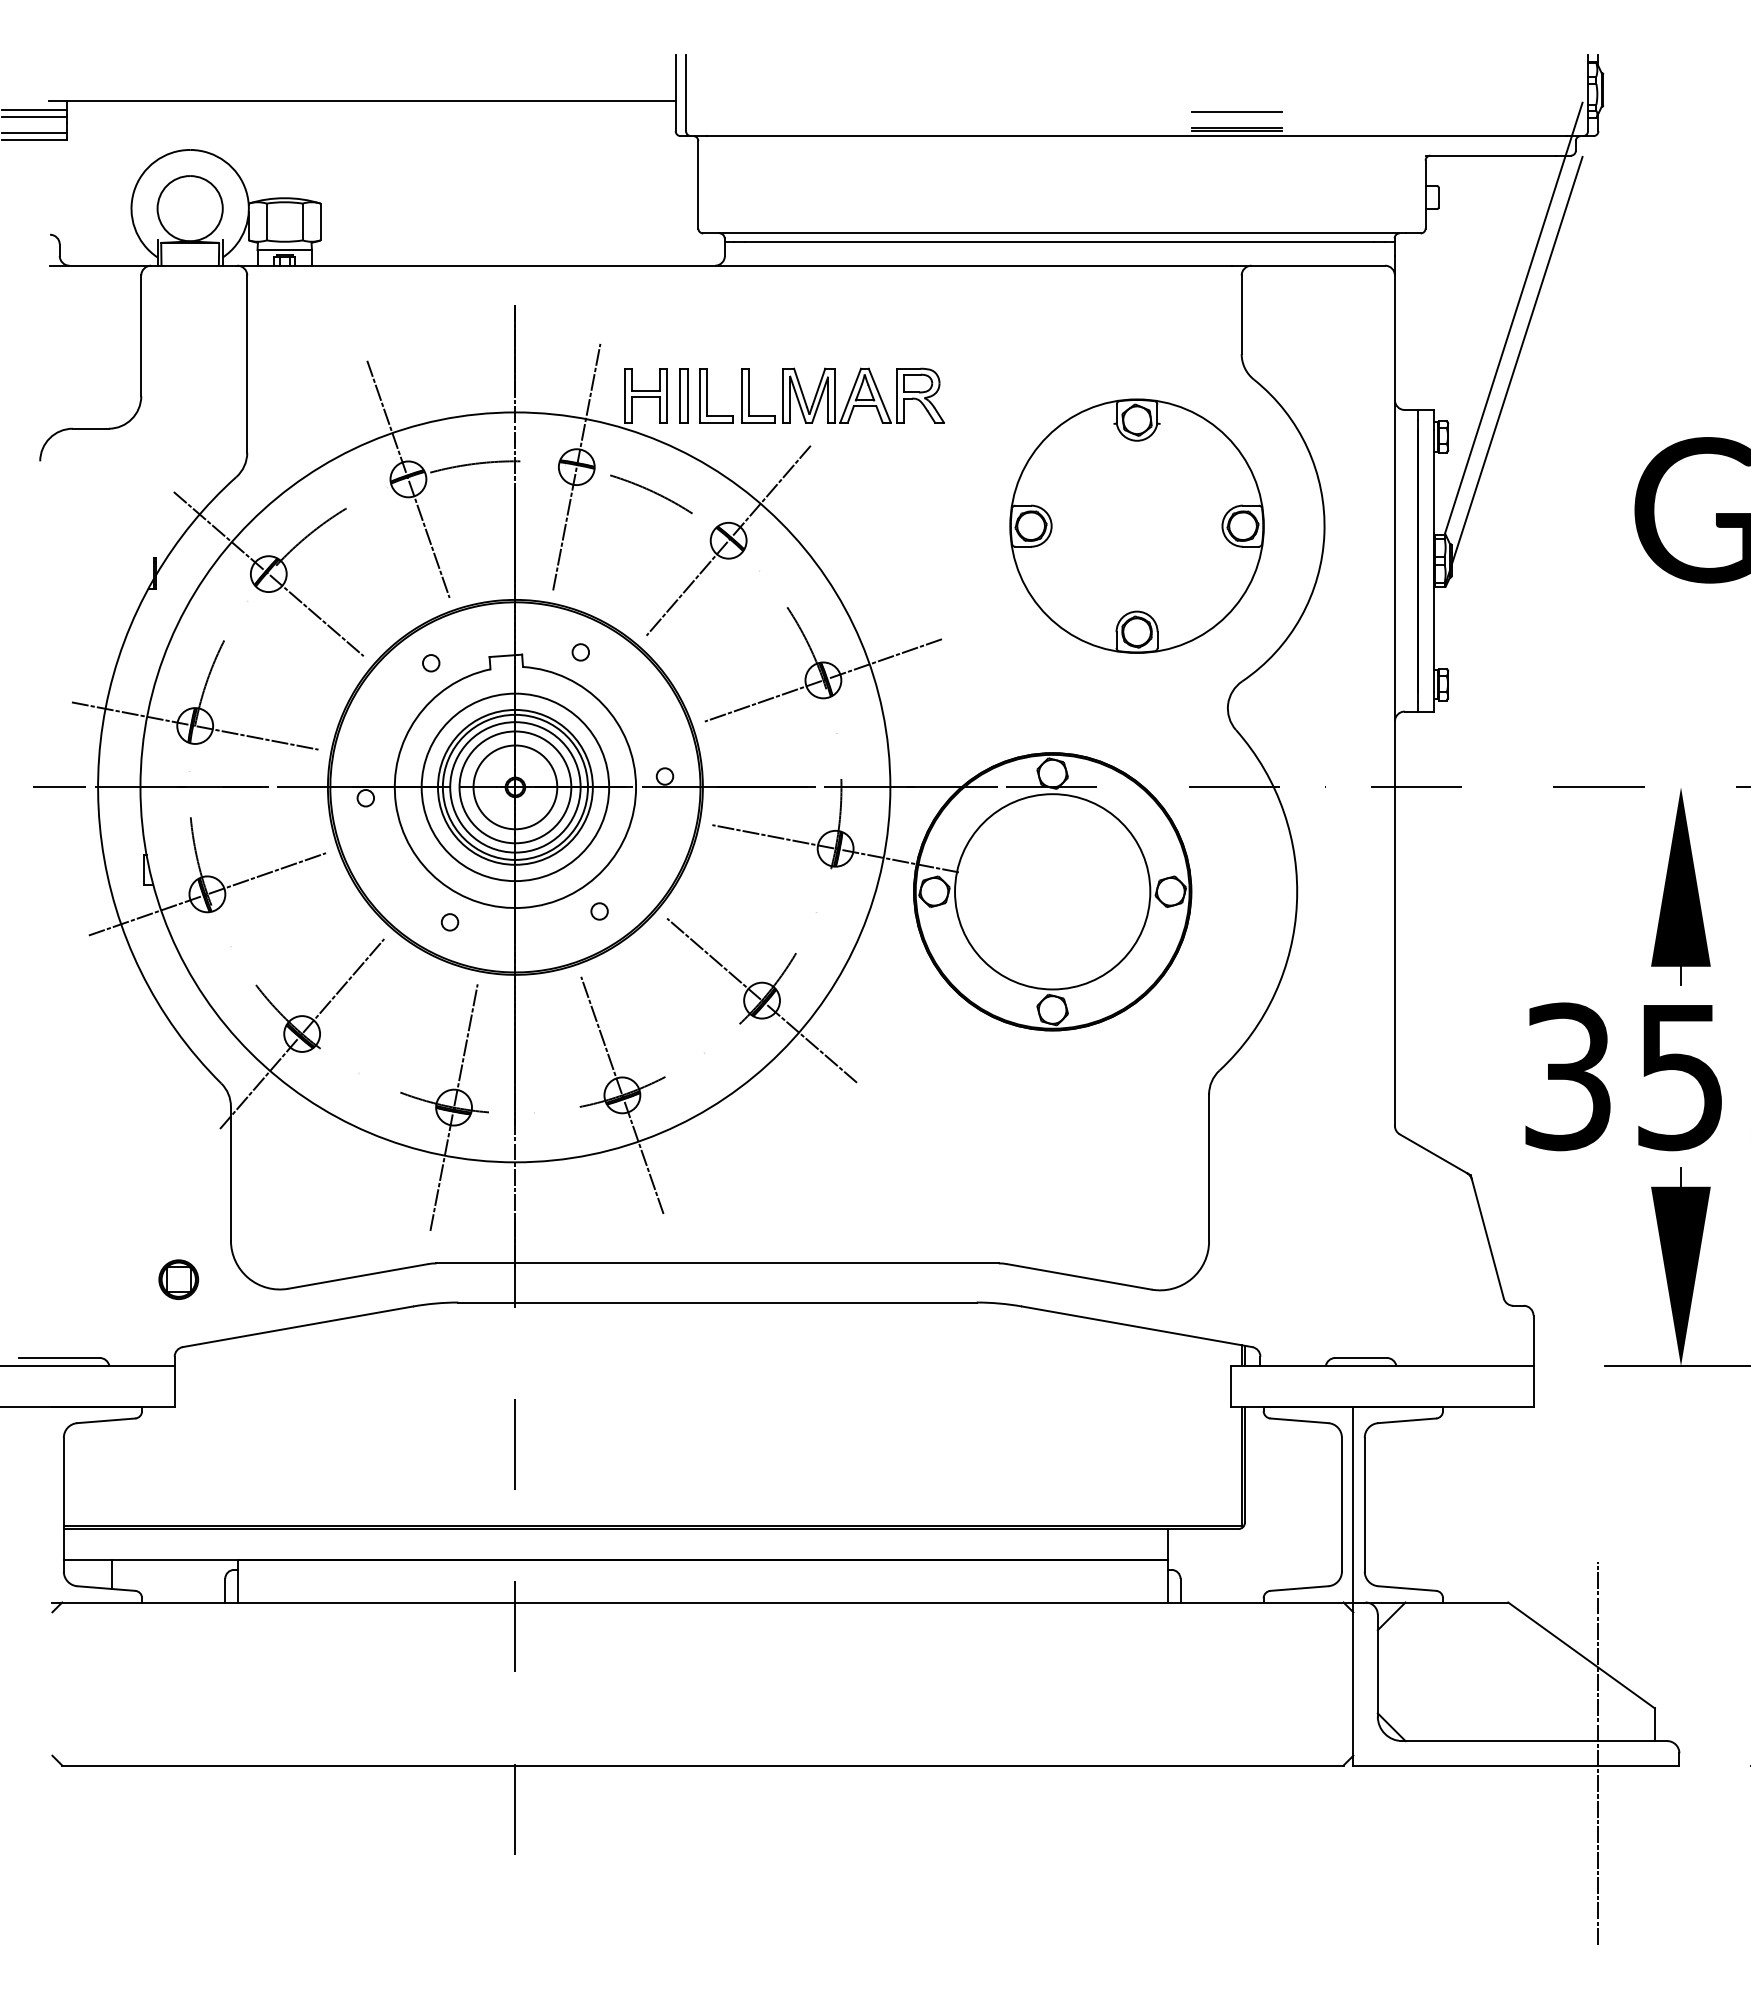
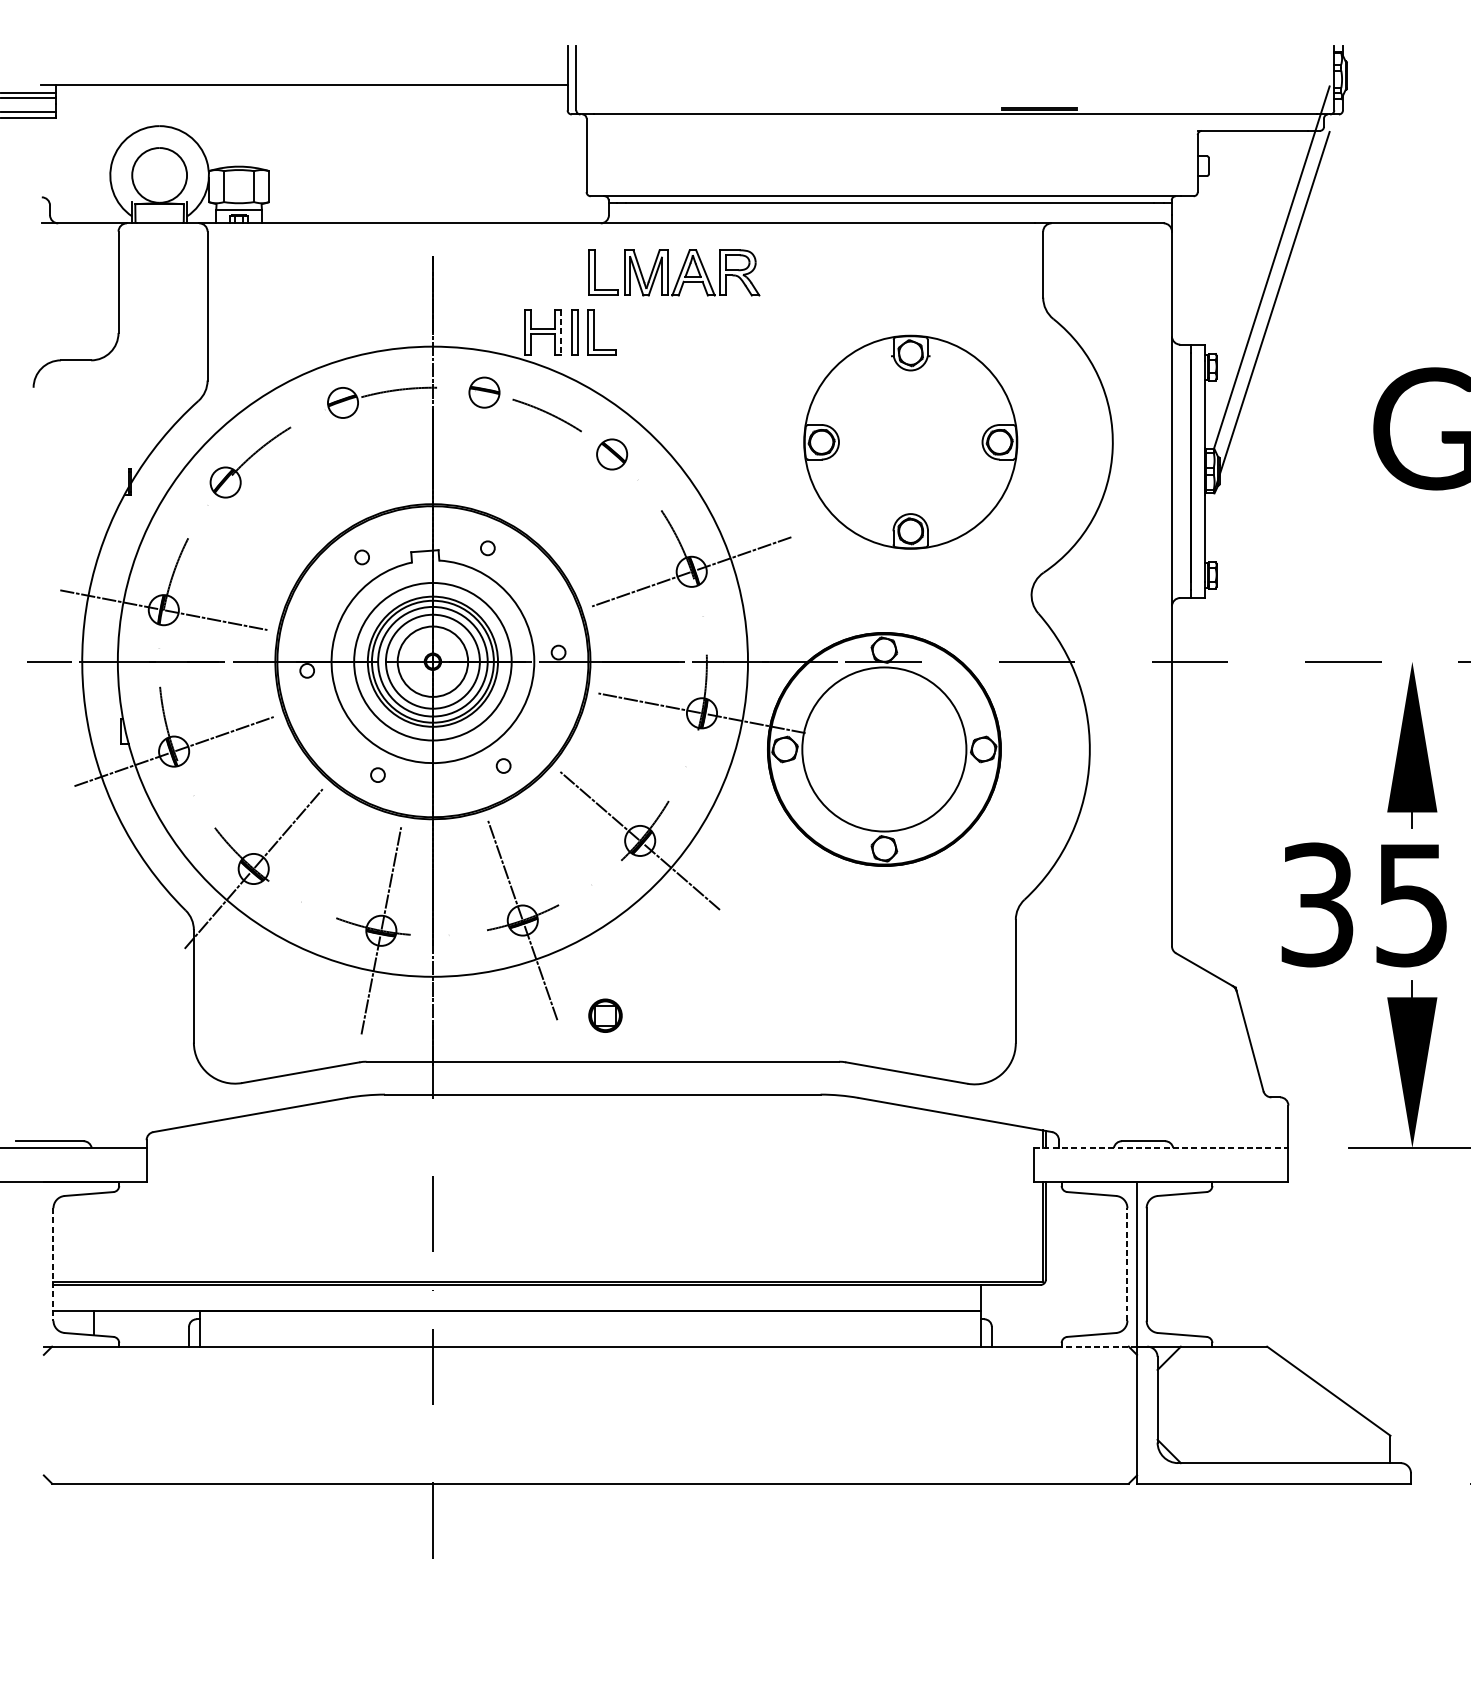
line: (1236, 111) -> (1038, 93), removed
line: (667, 395) -> (560, 332), solid -> dashed
part: (848, 398) -> (679, 275), moved
line: (576, 466) -> (484, 392), removed
line: (408, 478) -> (343, 402), removed
part: (1136, 525) -> (910, 441), moved
line: (728, 540) -> (611, 454), removed
line: (268, 574) -> (225, 482), removed
part: (178, 1279) -> (605, 1015), moved
line: (1382, 1366) -> (1161, 1148), solid -> dashed
line: (63, 1504) -> (53, 1264), solid -> dashed
line: (1341, 1504) -> (1127, 1264), solid -> dashed
line: (1308, 1602) -> (1099, 1346), solid -> dashed
line: (1597, 1752) -> (1342, 1472), removed

